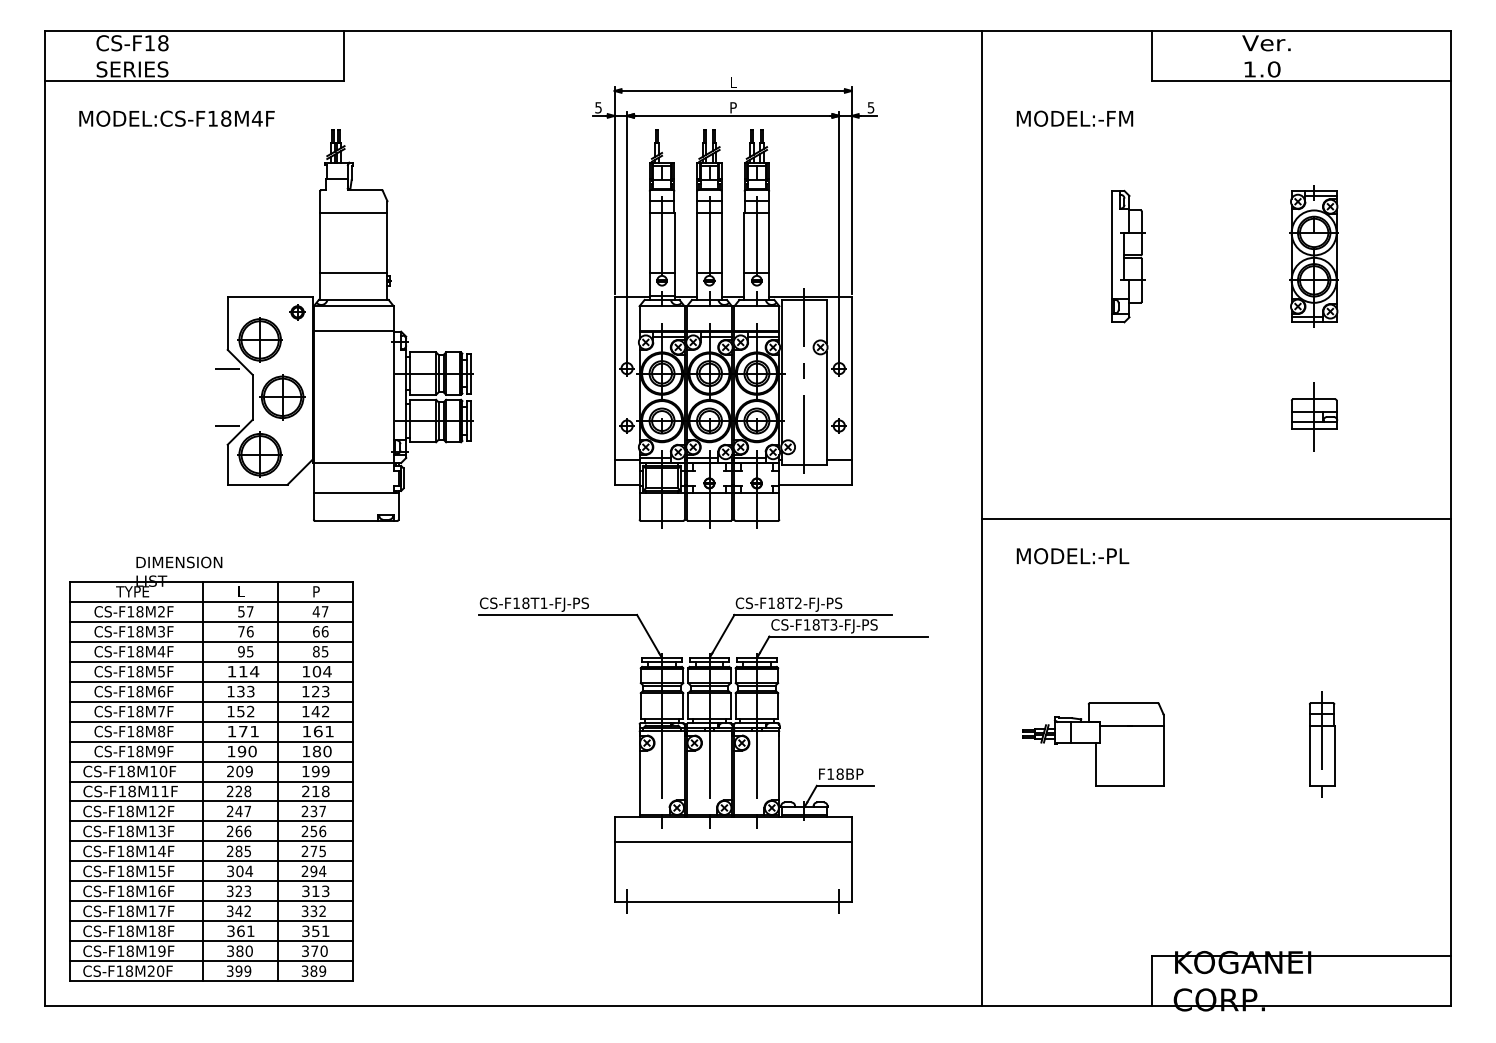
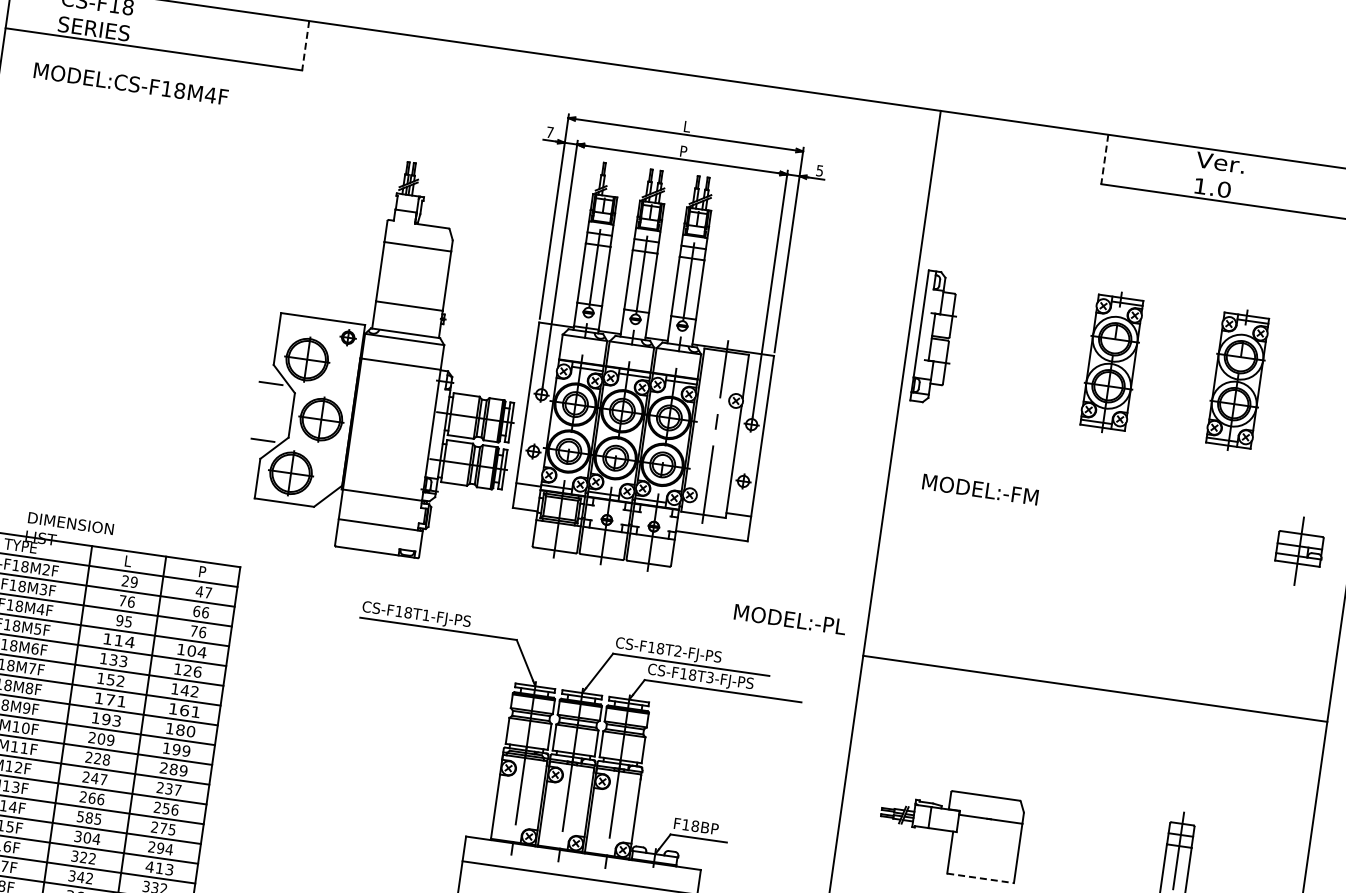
line: (344, 56) -> (305, 45), solid -> dashed
line: (1151, 56) -> (1104, 159), solid -> dashed
text: (598, 107) -> (550, 132), 5 -> 7
text: (1074, 118) -> (980, 489), moved
part: (1128, 256) -> (935, 337), moved
part: (1186, 256) -> (1111, 362), added
part: (344, 325) -> (392, 357), moved
part: (1314, 416) -> (1299, 550), moved
line: (1216, 518) -> (1095, 688), moved
text: (1072, 556) -> (789, 619), moved
text: (245, 611) -> (129, 581), 57 -> 29
text: (320, 651) -> (198, 631), 85 -> 76
text: (325, 691) -> (197, 671), 123 -> 126
text: (252, 751) -> (116, 720), 190 -> 193
line: (1129, 785) -> (980, 878), solid -> dashed
text: (320, 791) -> (178, 770), 218 -> 289
text: (230, 851) -> (80, 816), 285 -> 585
text: (247, 891) -> (92, 858), 323 -> 322
text: (305, 891) -> (149, 867), 313 -> 413

